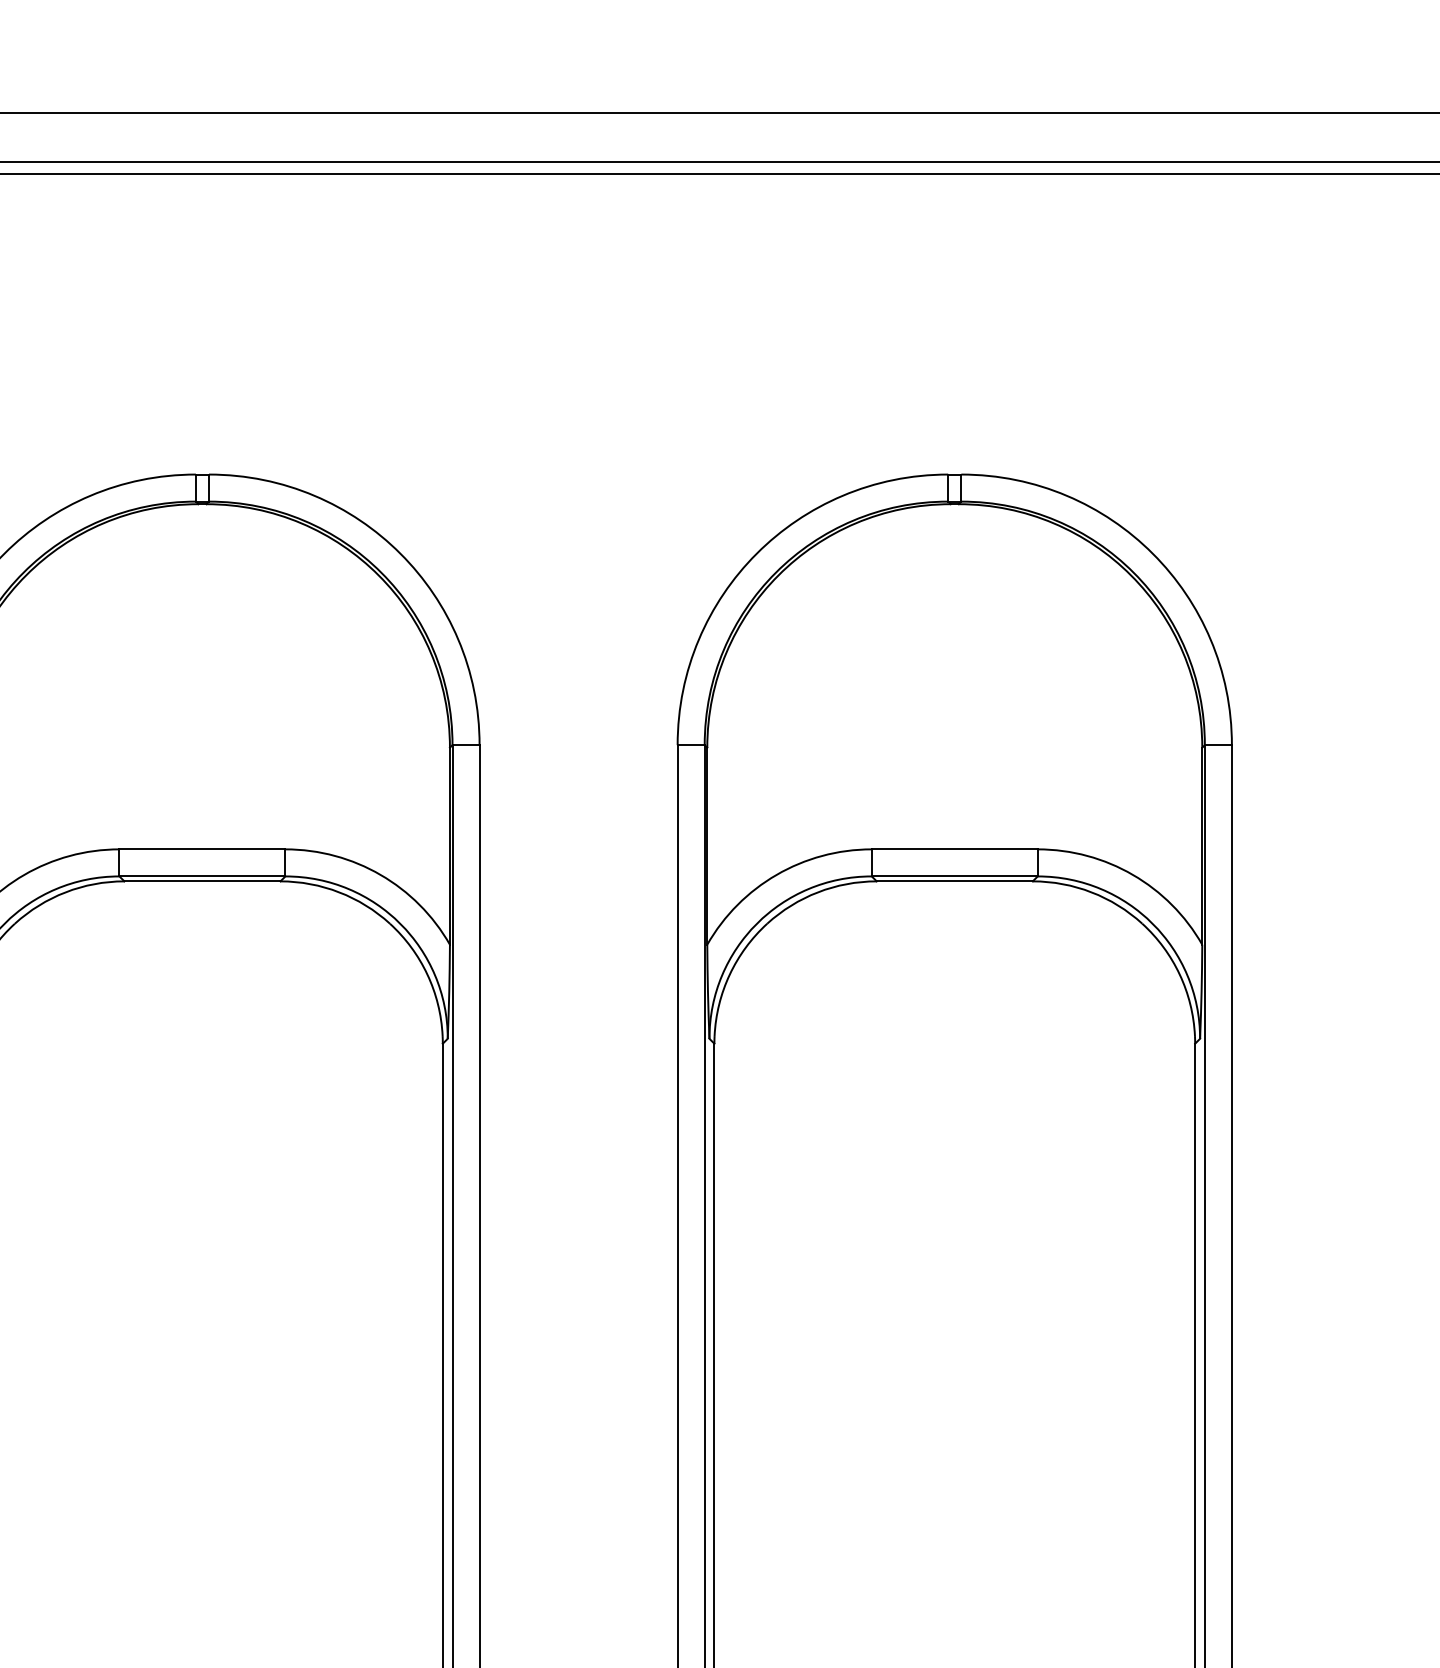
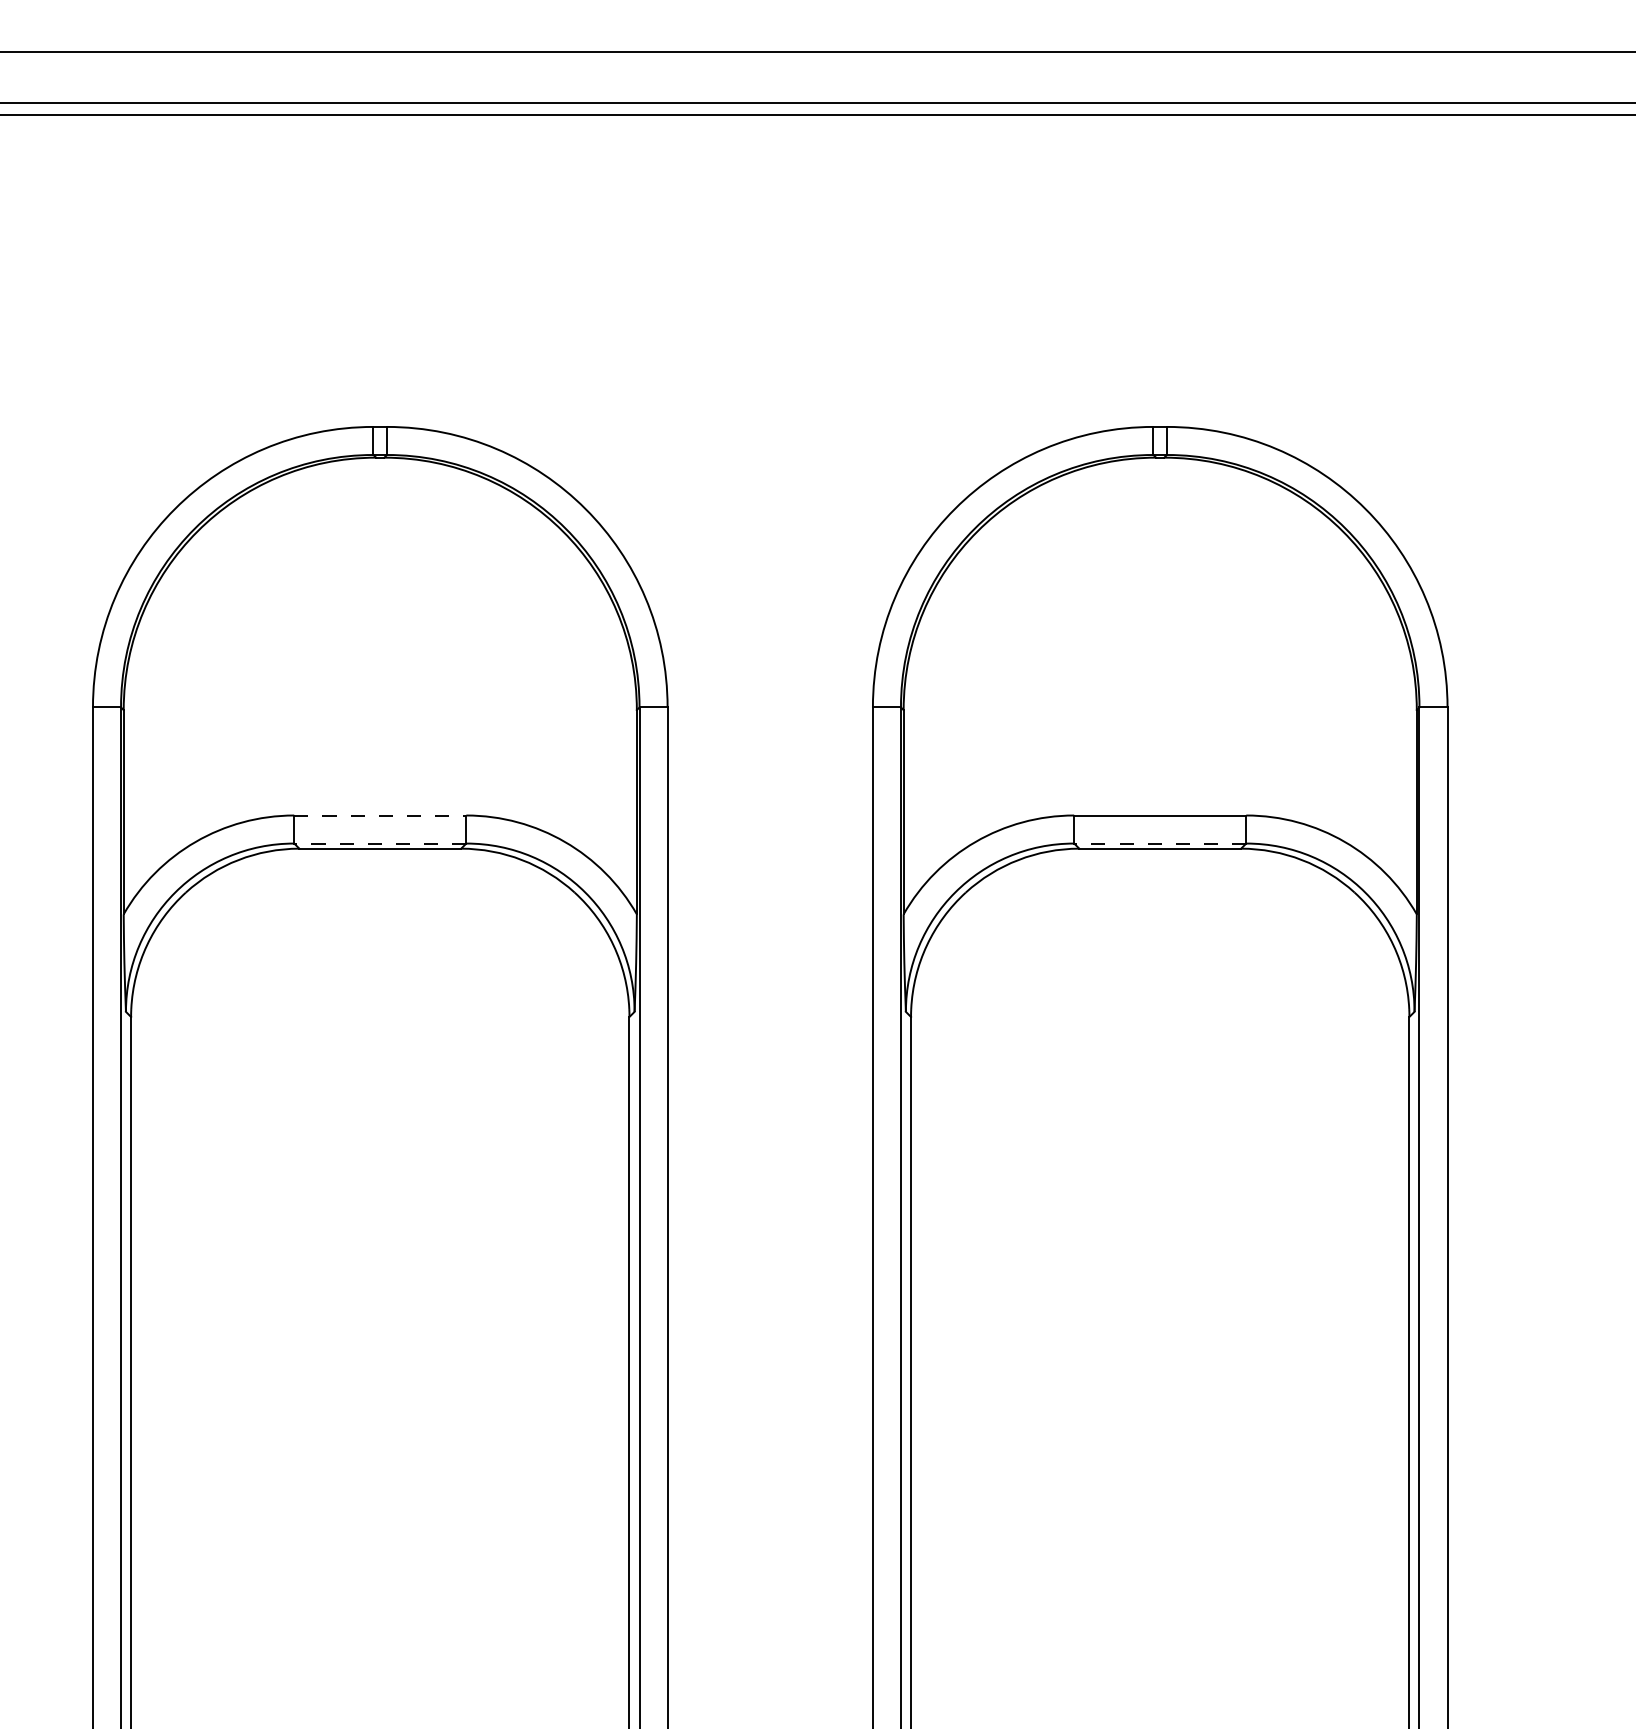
line: (202, 849) -> (380, 815), solid -> dashed
line: (201, 876) -> (379, 843), solid -> dashed
line: (954, 876) -> (1159, 843), solid -> dashed

